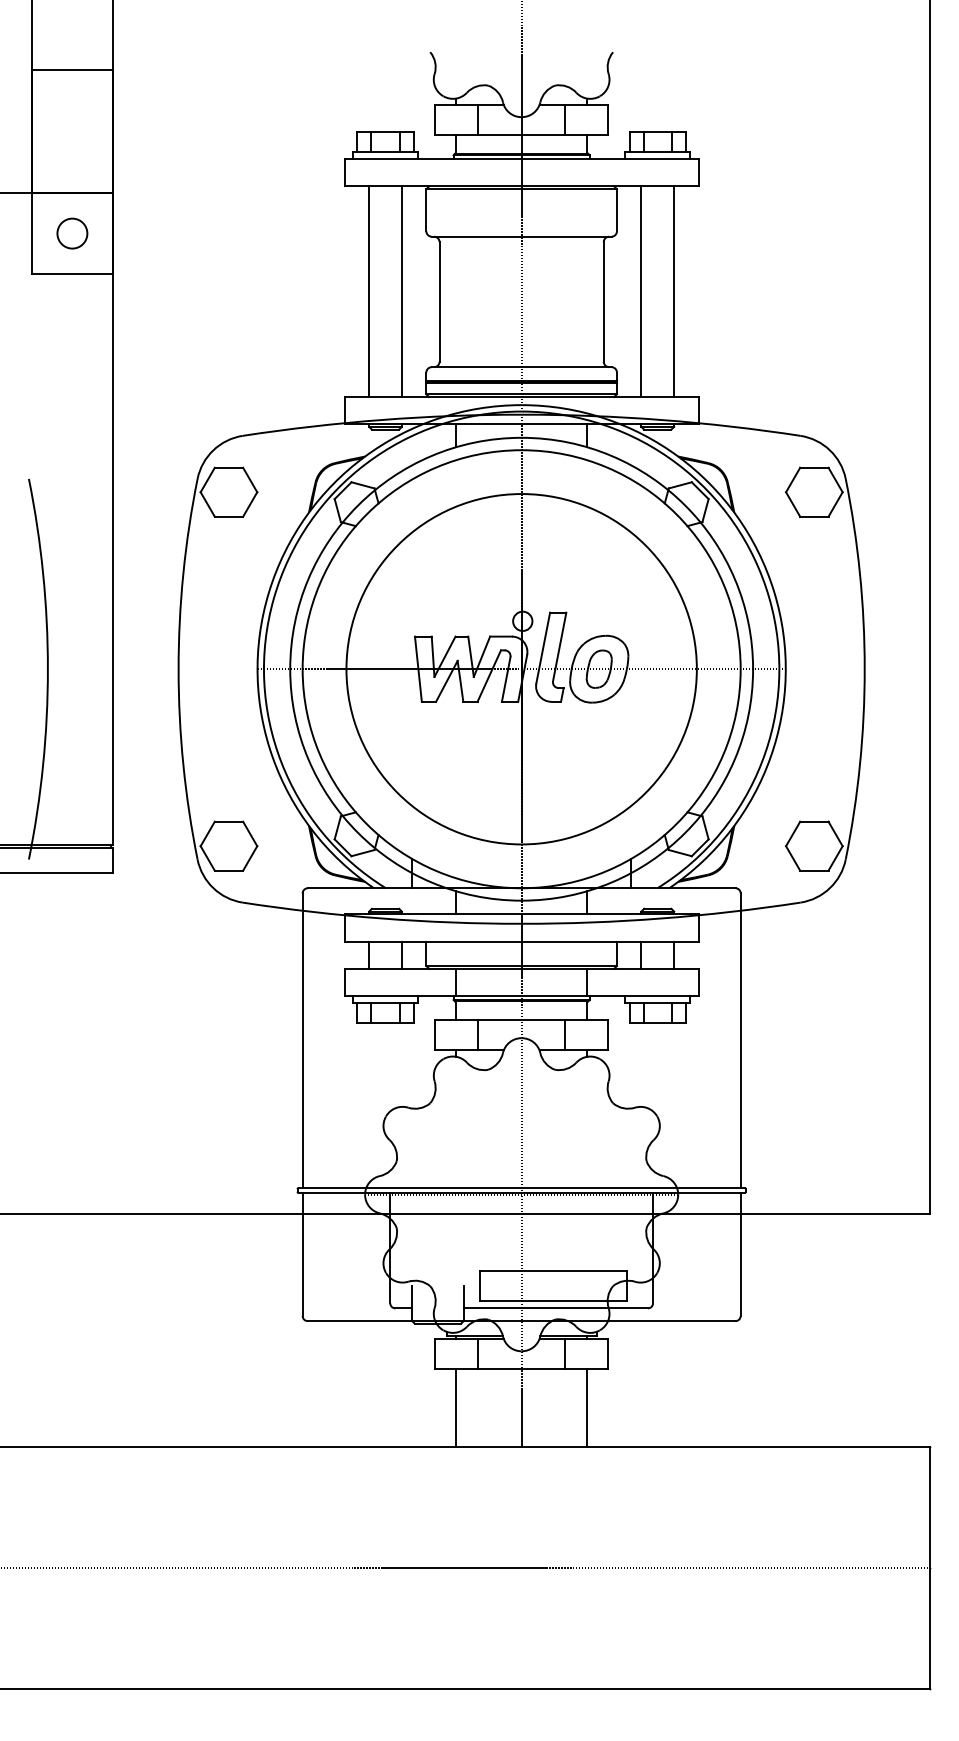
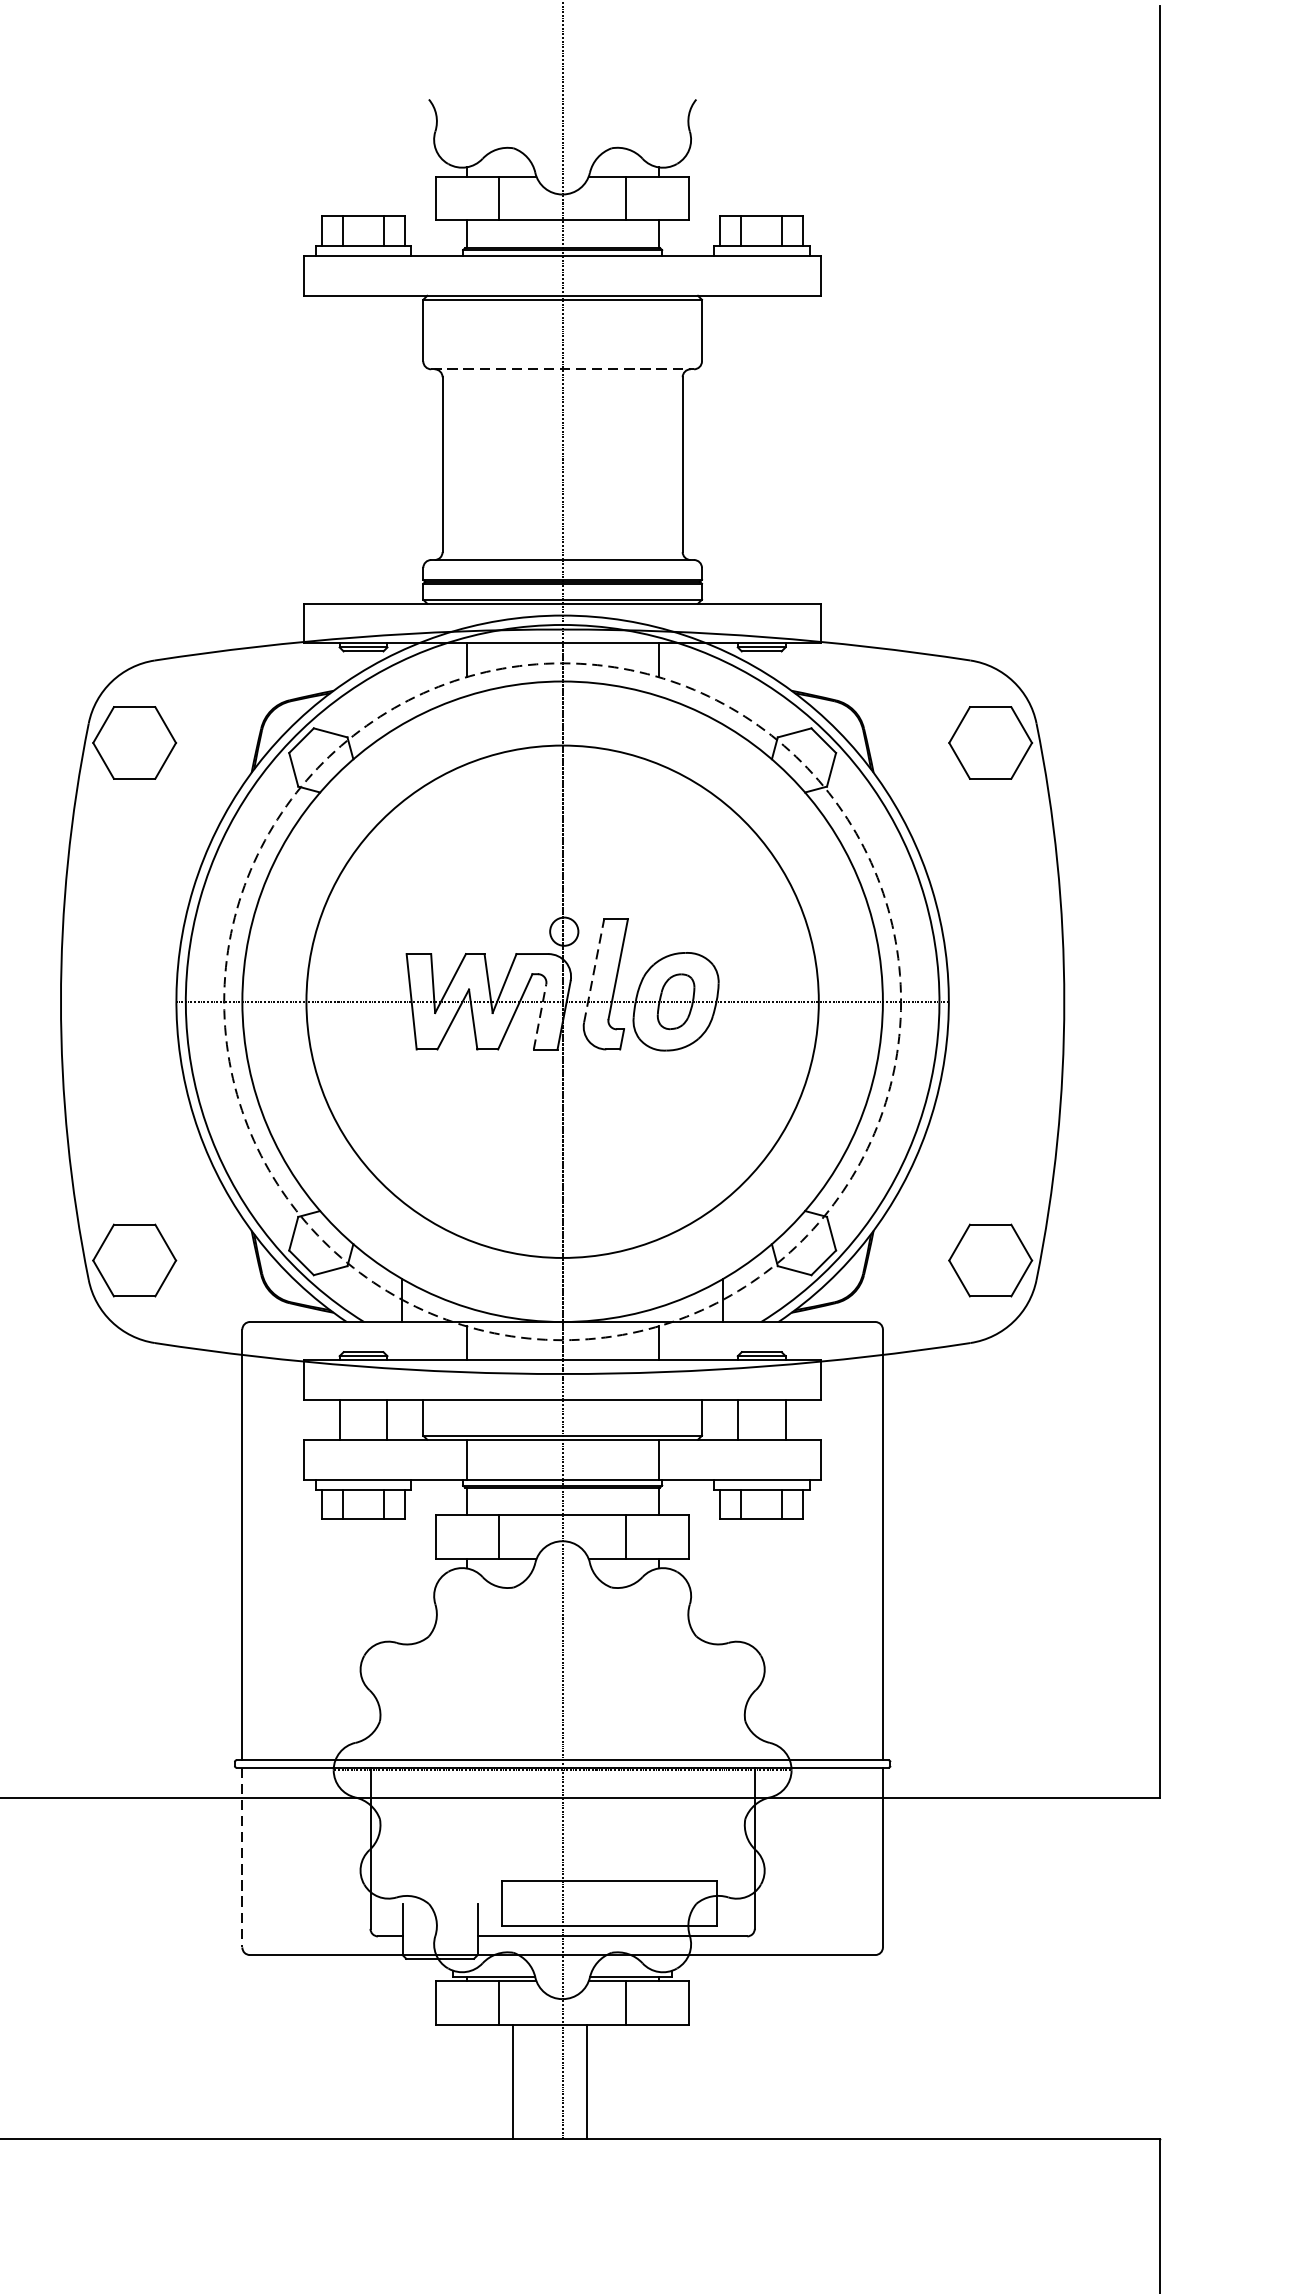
line: (521, 236) -> (562, 368), solid -> dashed
line: (369, 291) -> (340, 449), removed
line: (401, 291) -> (386, 449), removed
line: (641, 291) -> (737, 449), removed
line: (674, 291) -> (786, 449), removed
line: (543, 647) -> (594, 969), solid -> dashed
circle: (521, 668) -> (562, 1000), solid -> dashed
line: (506, 679) -> (540, 1016), solid -> dashed
line: (302, 1255) -> (242, 1859), solid -> dashed
line: (455, 1407) -> (512, 2081), moved
line: (587, 1407) -> (587, 2081), moved

